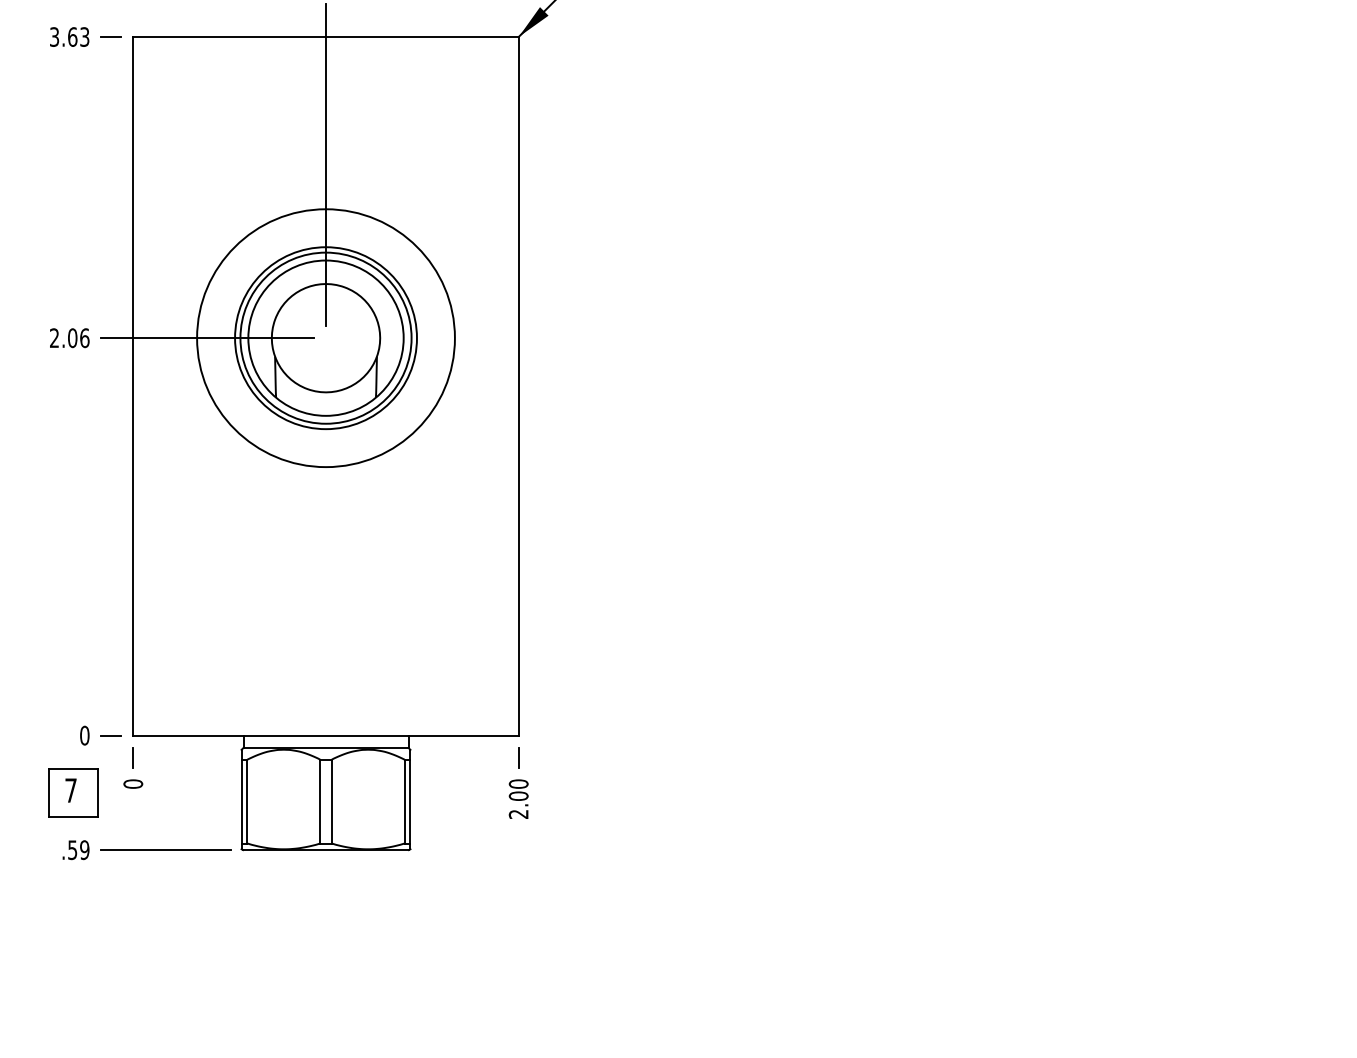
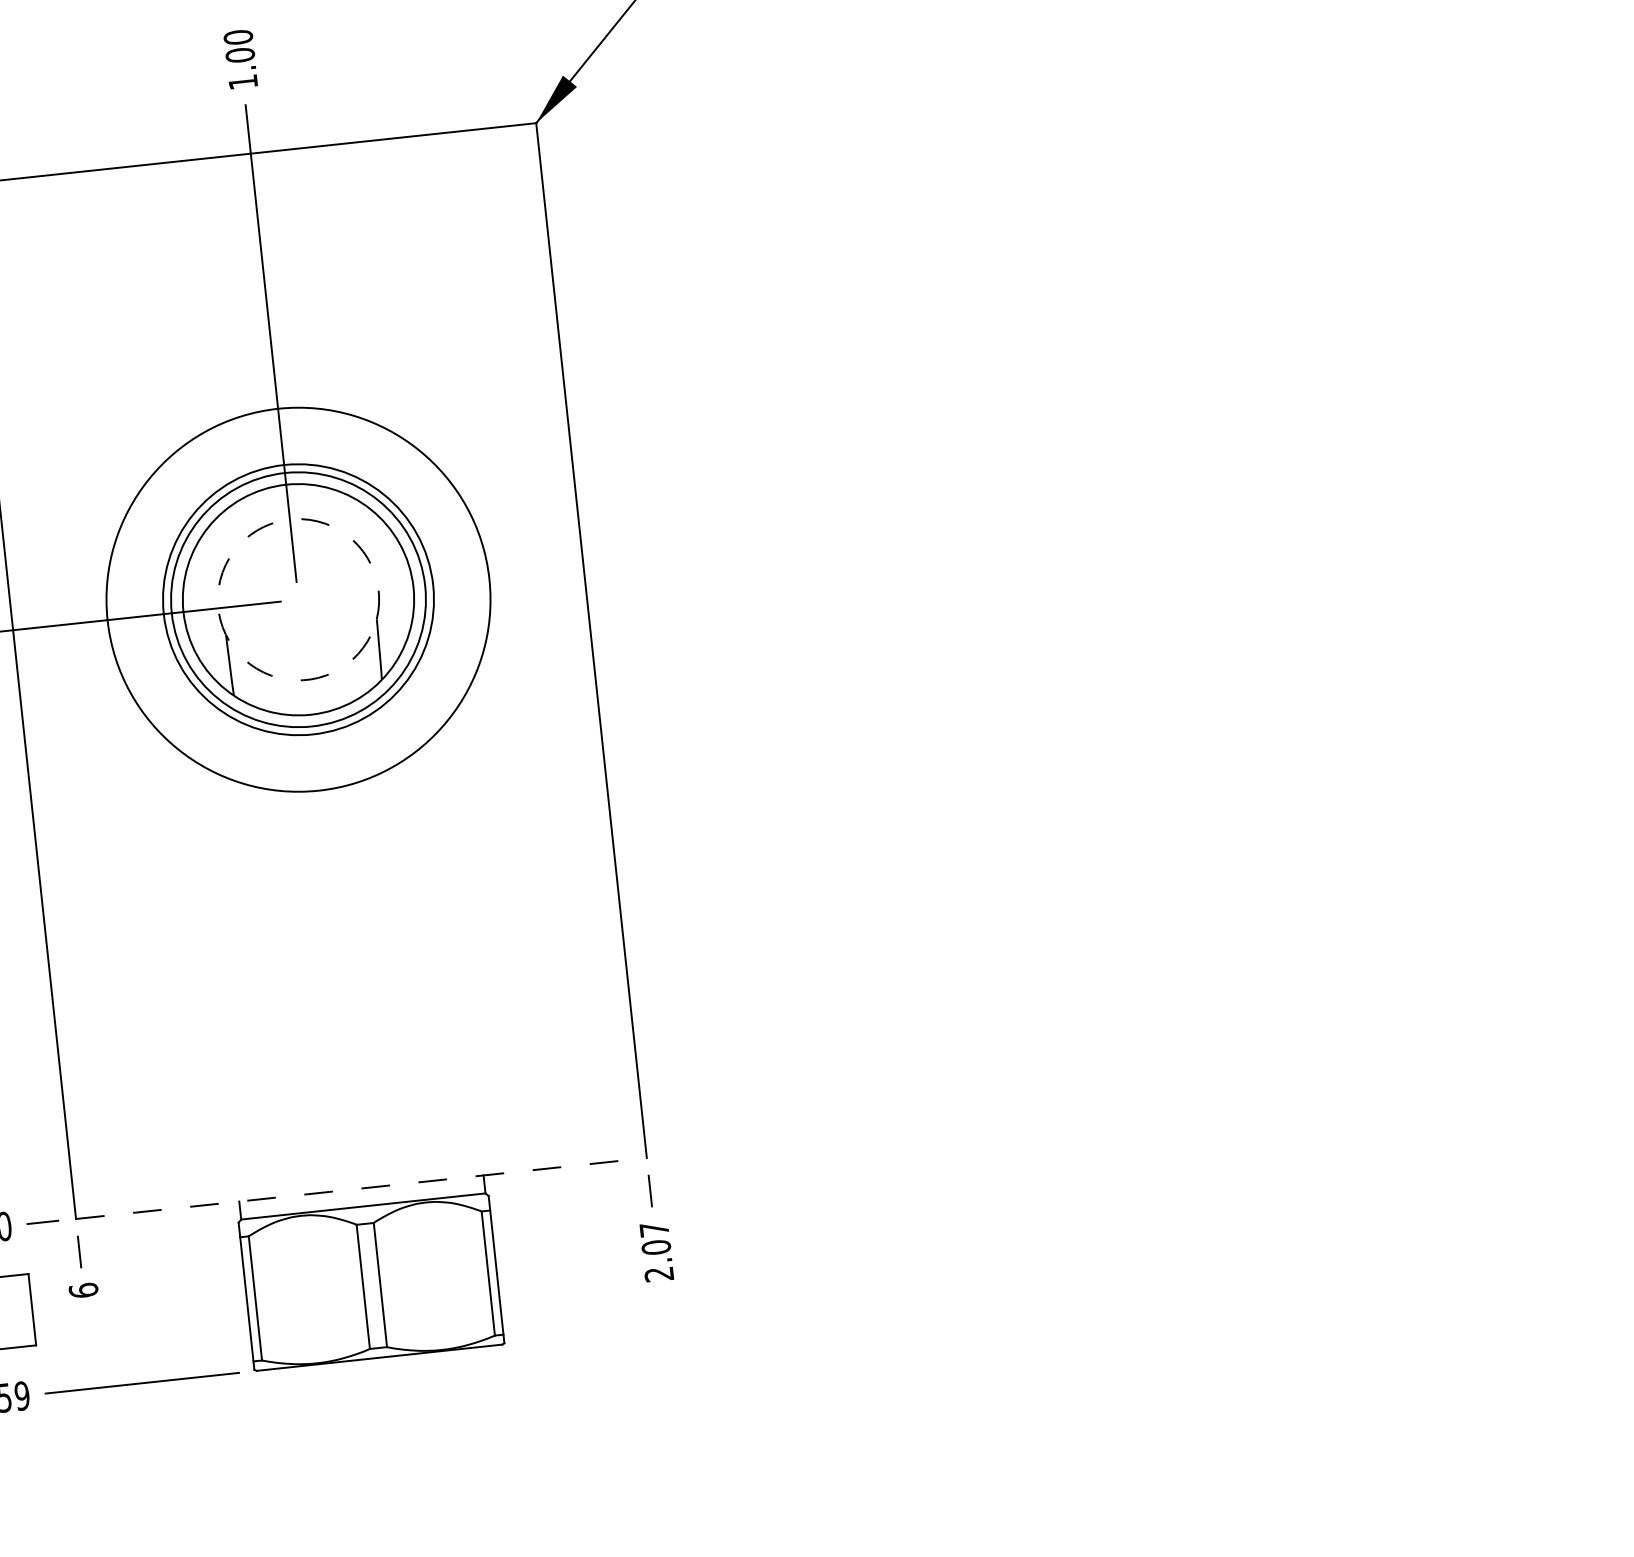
arc: (275, 319) -> (220, 580), solid -> dashed
line: (326, 735) -> (362, 1188), solid -> dashed
text: (132, 783) -> (82, 1289), 0 -> 6
text: (518, 783) -> (654, 1228), 2.00 -> 2.07

